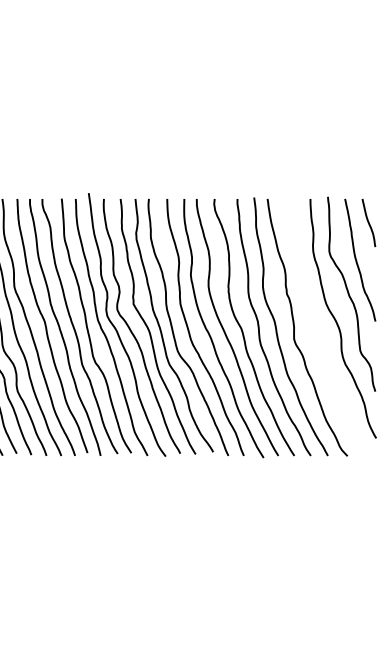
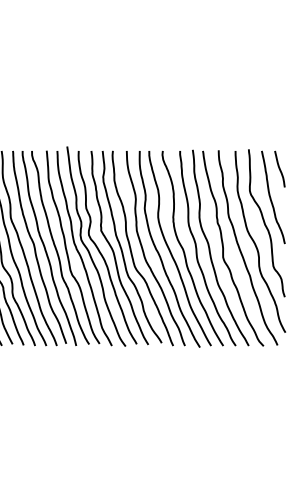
curve: (318, 330) -> (241, 250), added

